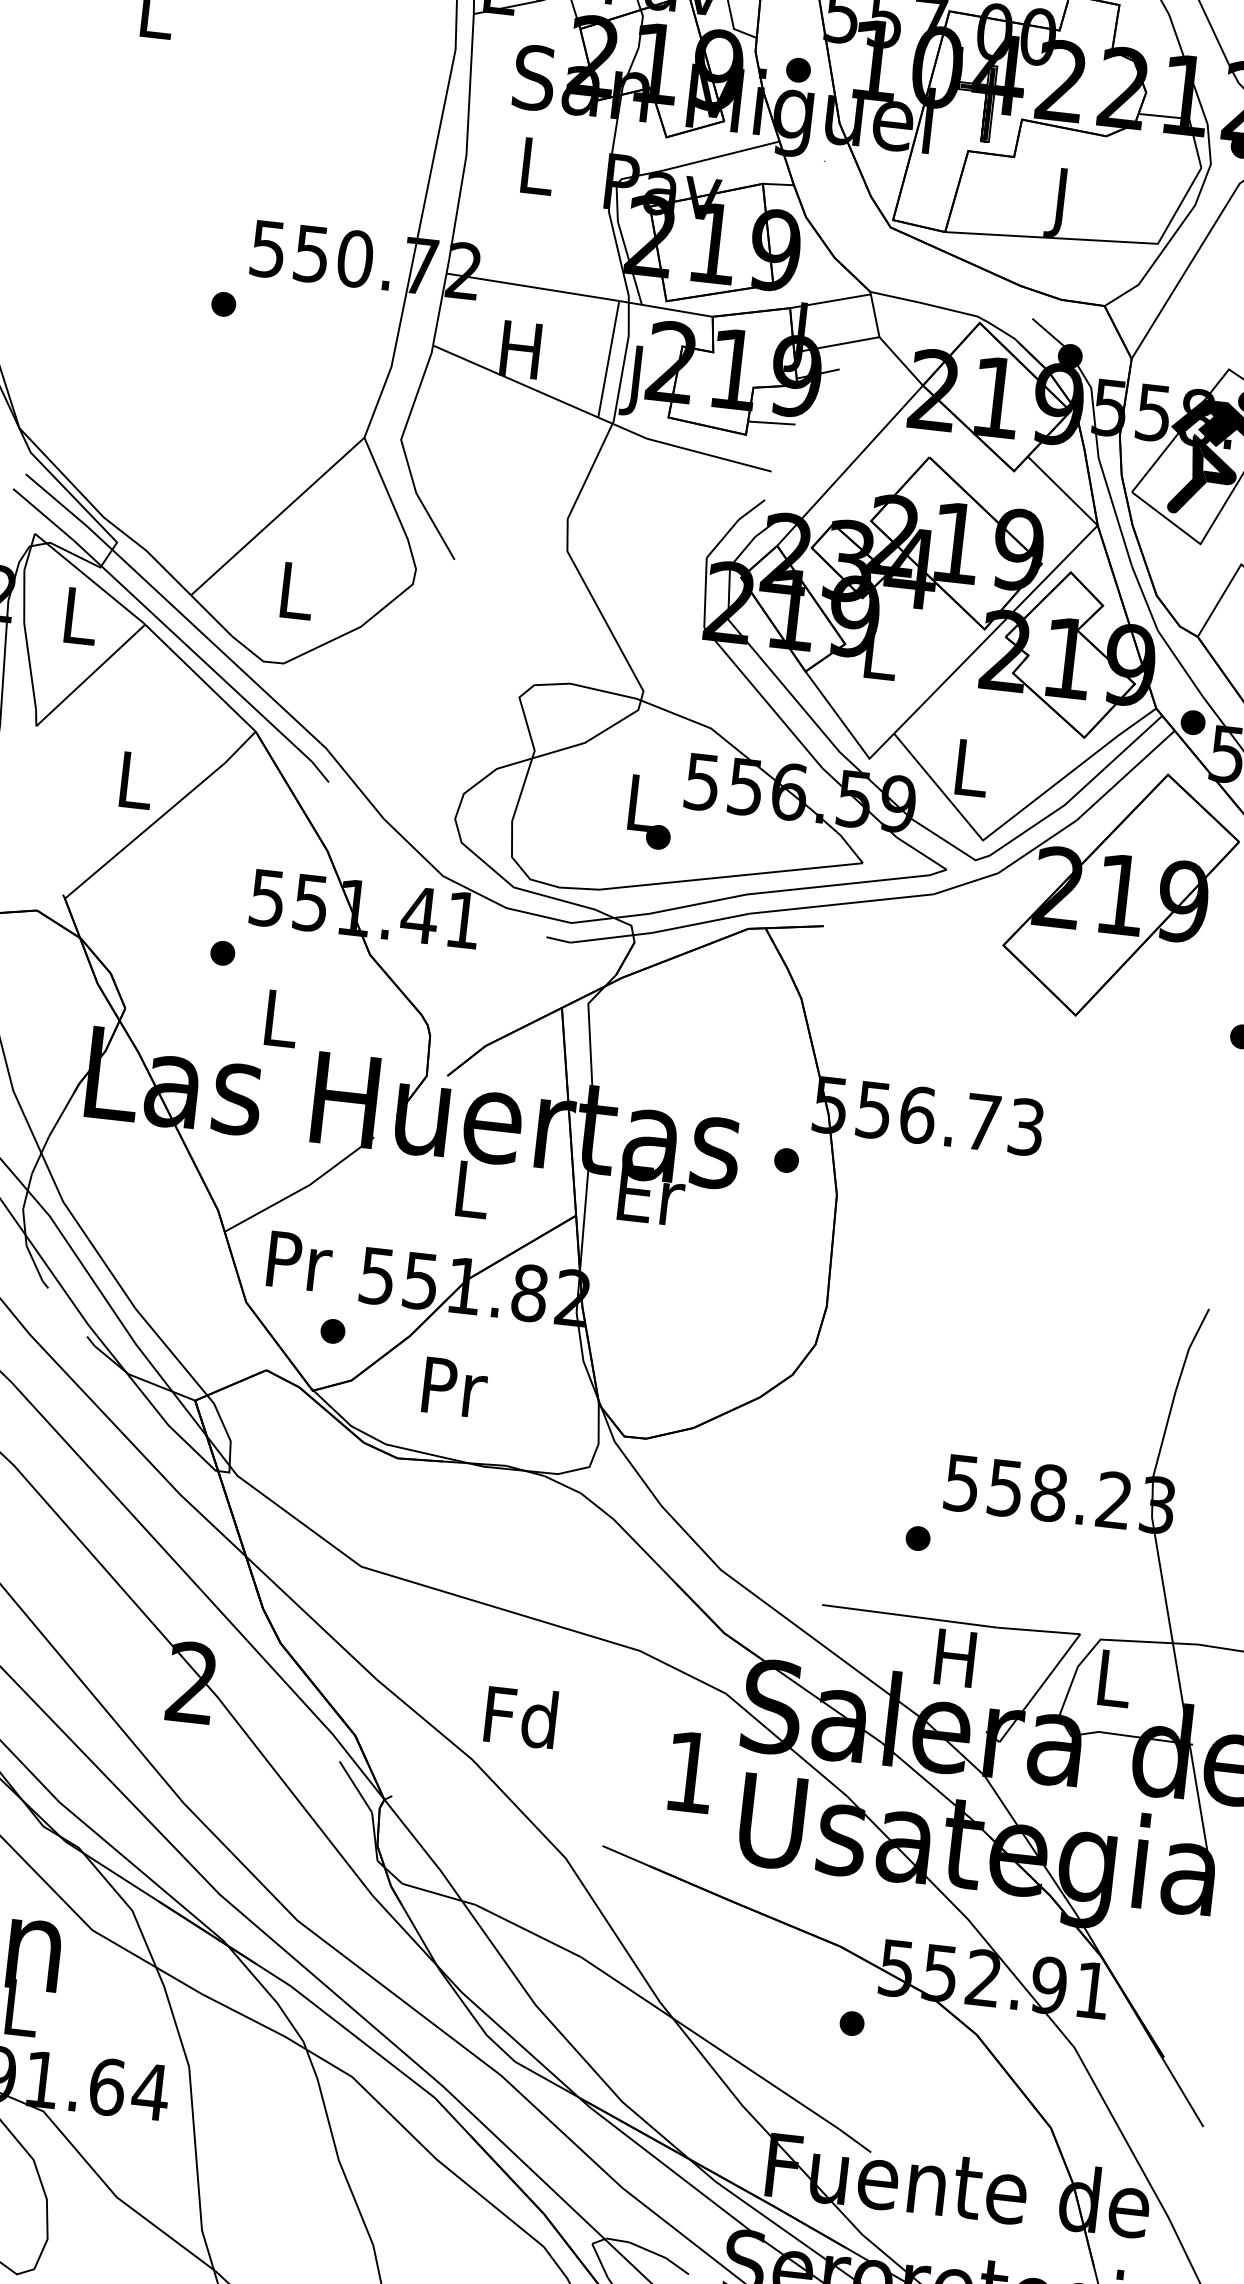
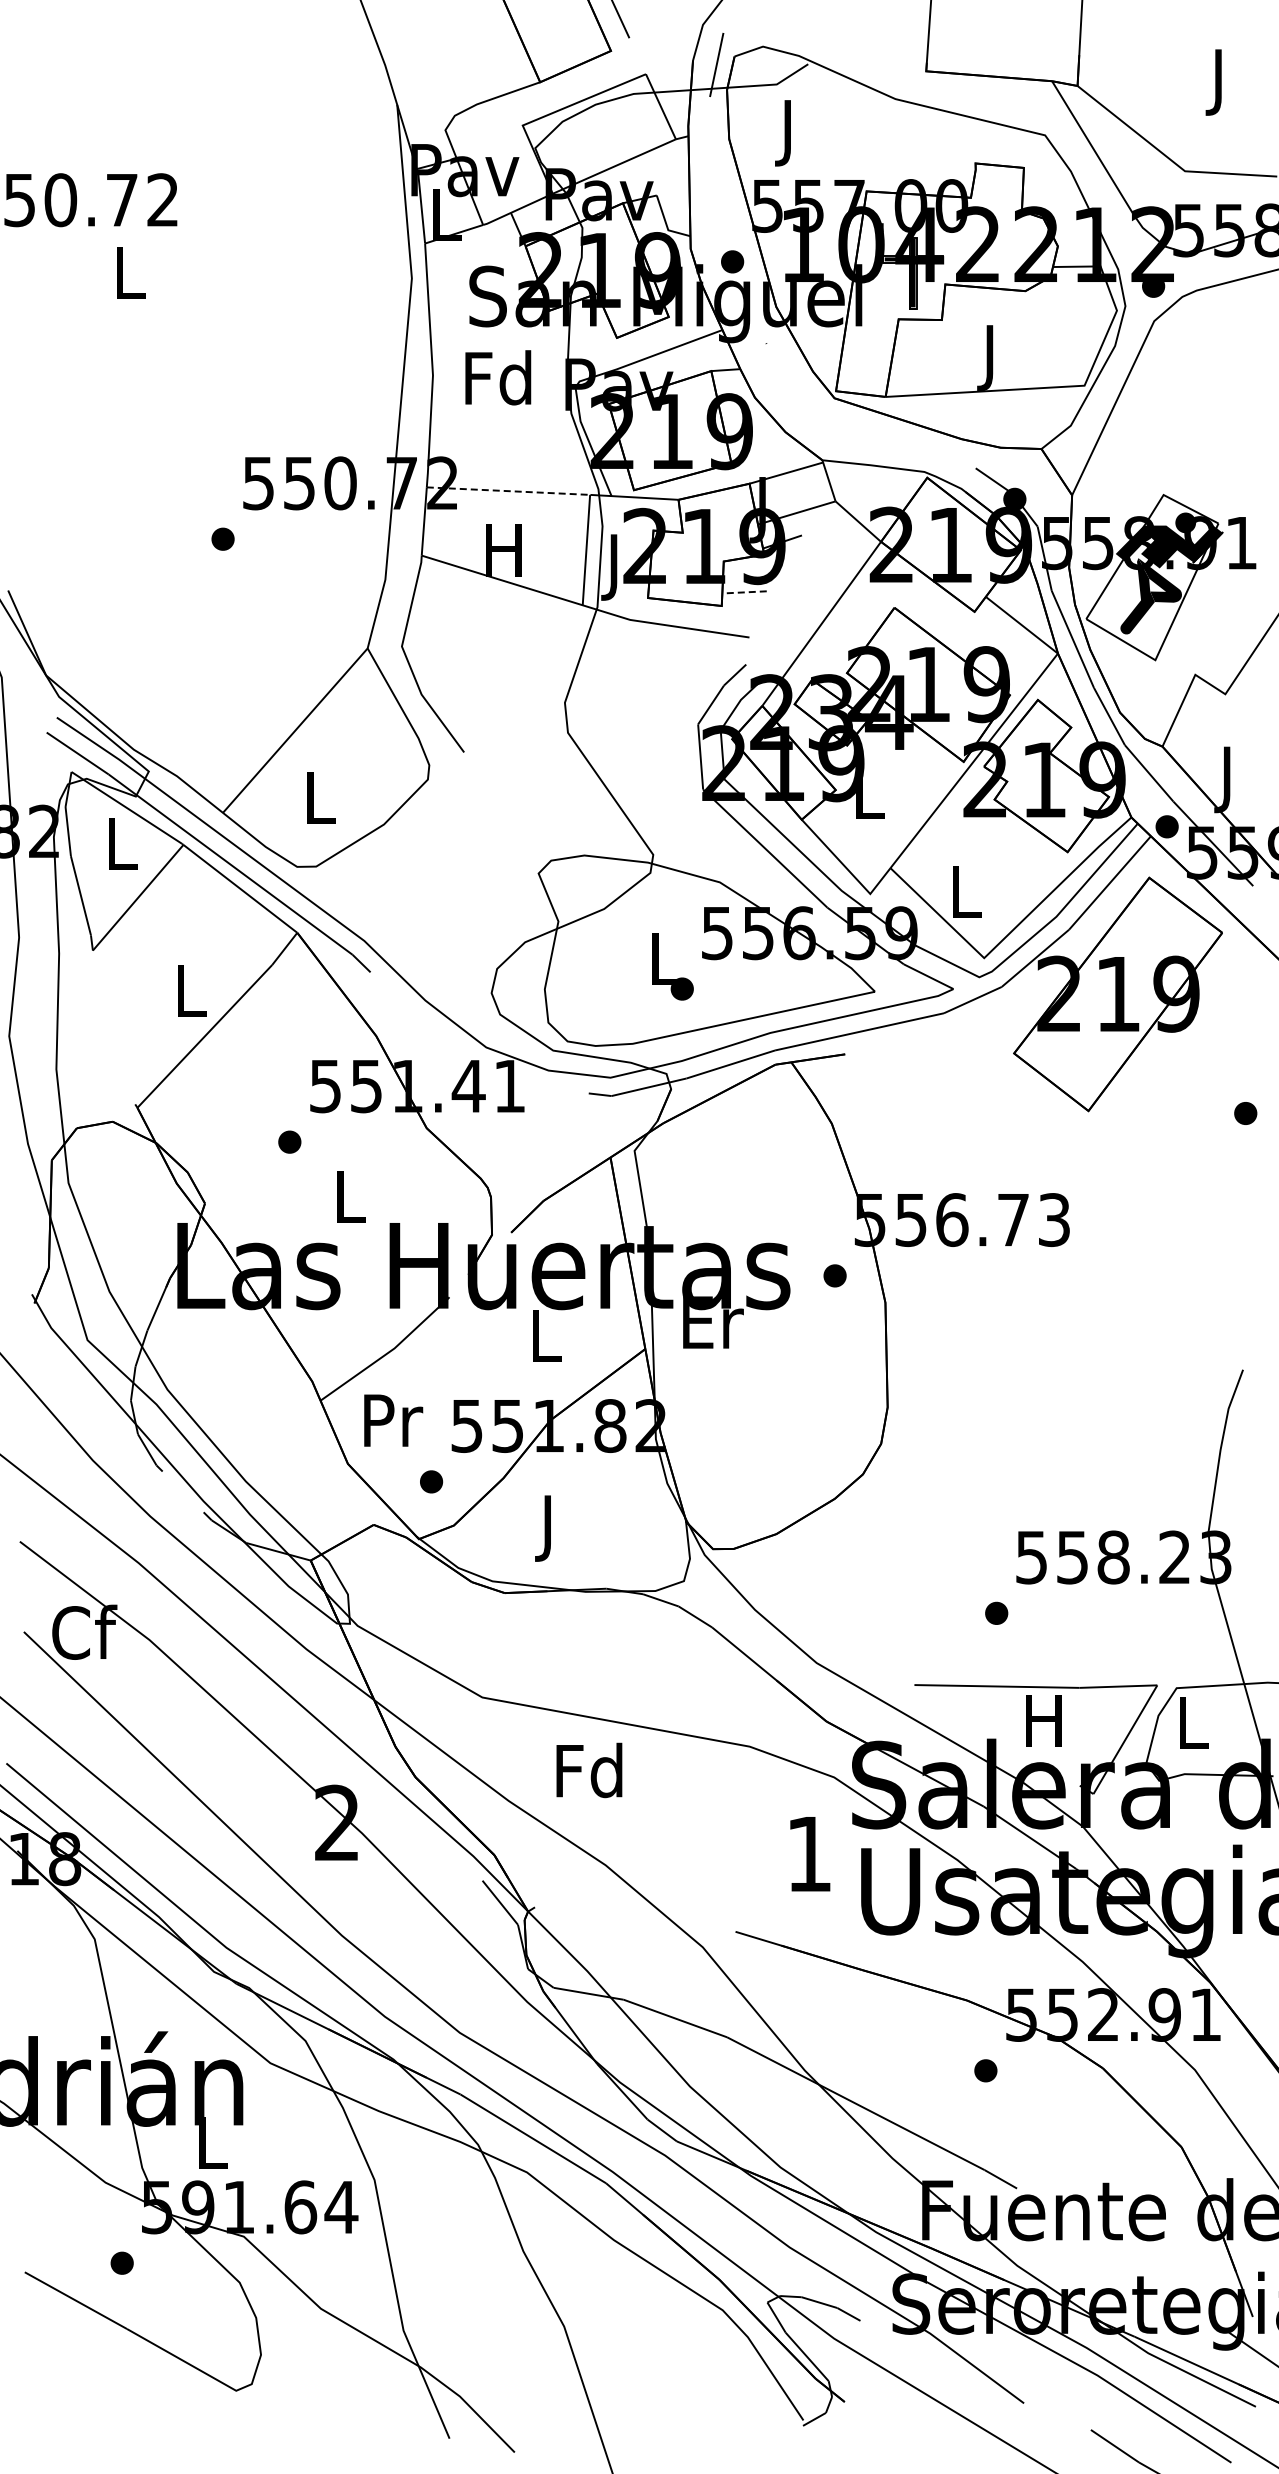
text: (535, 165) -> (498, 377), L -> Fd
line: (532, 287) -> (508, 491), solid -> dashed
line: (771, 423) -> (744, 592), solid -> dashed
text: (453, 1395) -> (550, 1528), Pr -> J
text: (521, 1717) -> (589, 1770), moved

